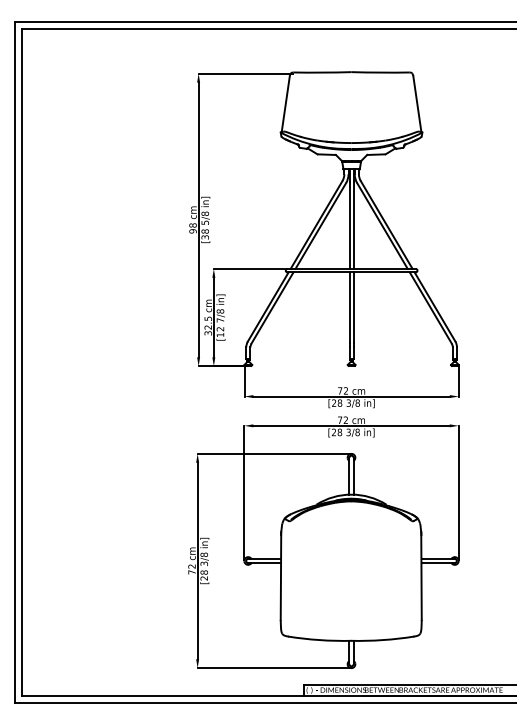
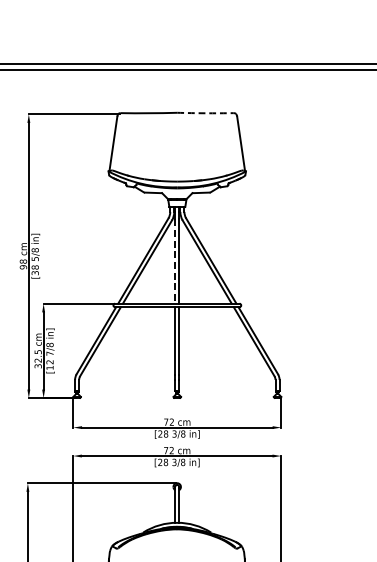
arc: (380, 72) -> (205, 113), solid -> dashed
line: (349, 225) -> (175, 261), solid -> dashed

